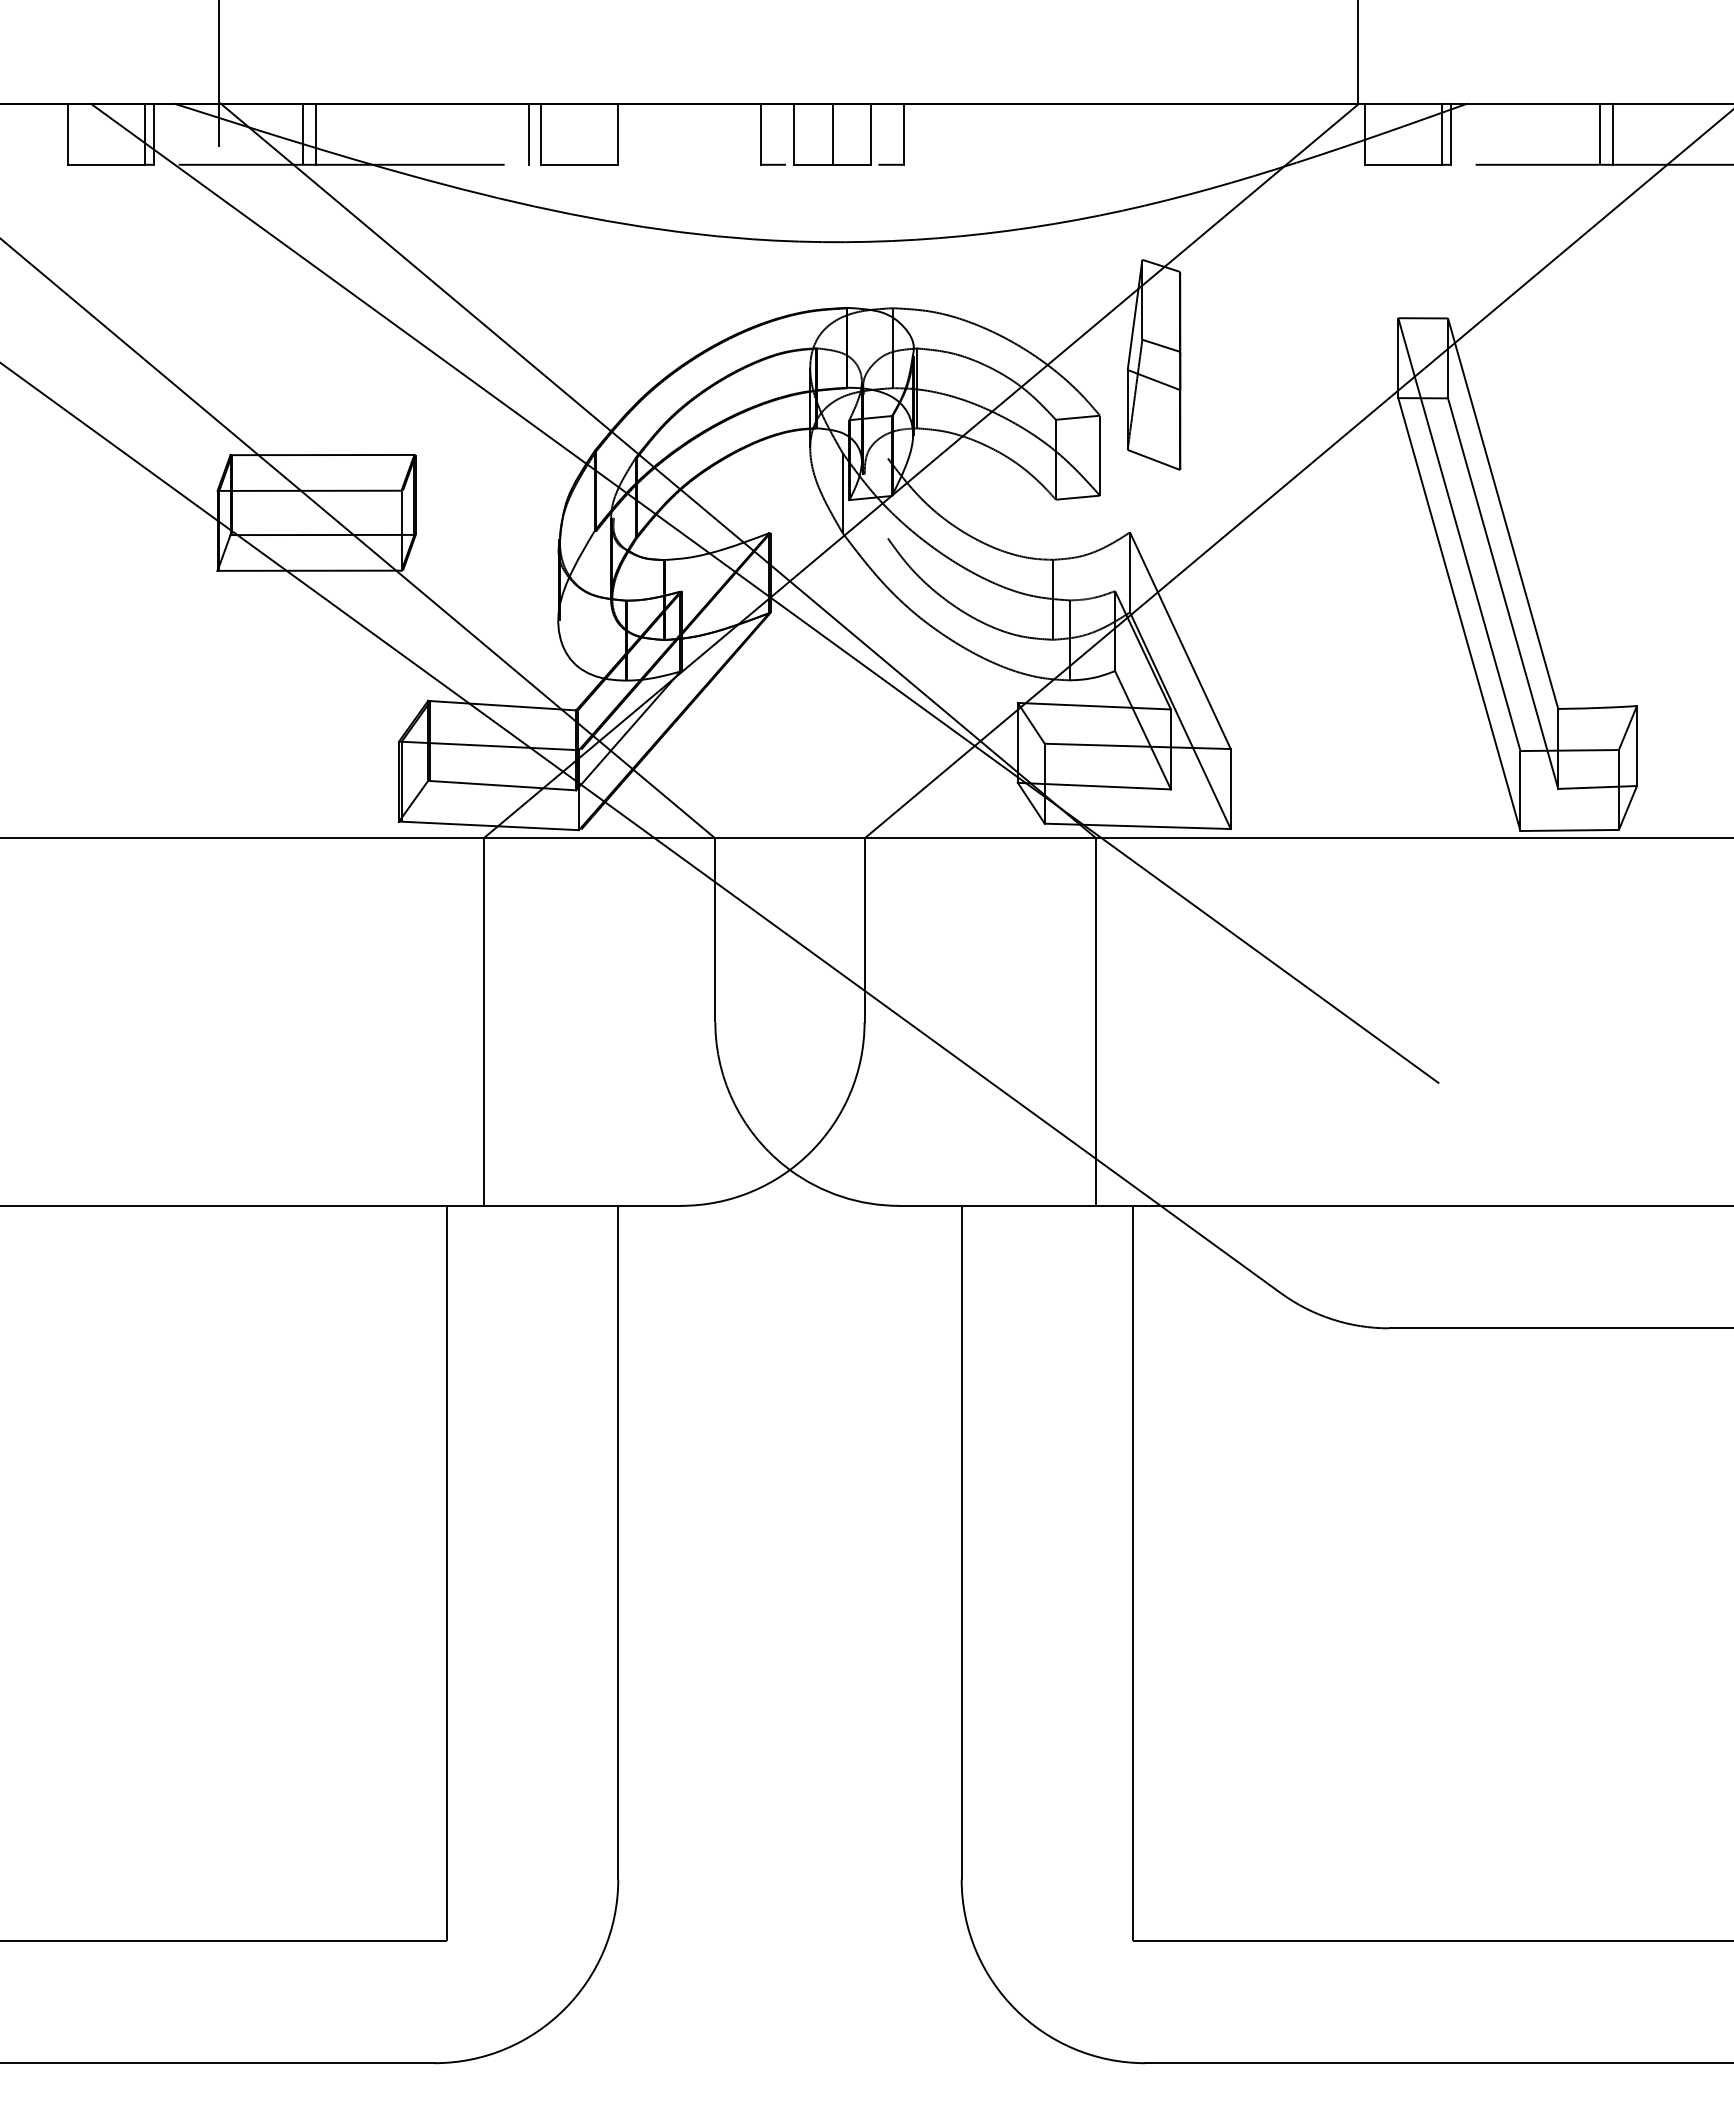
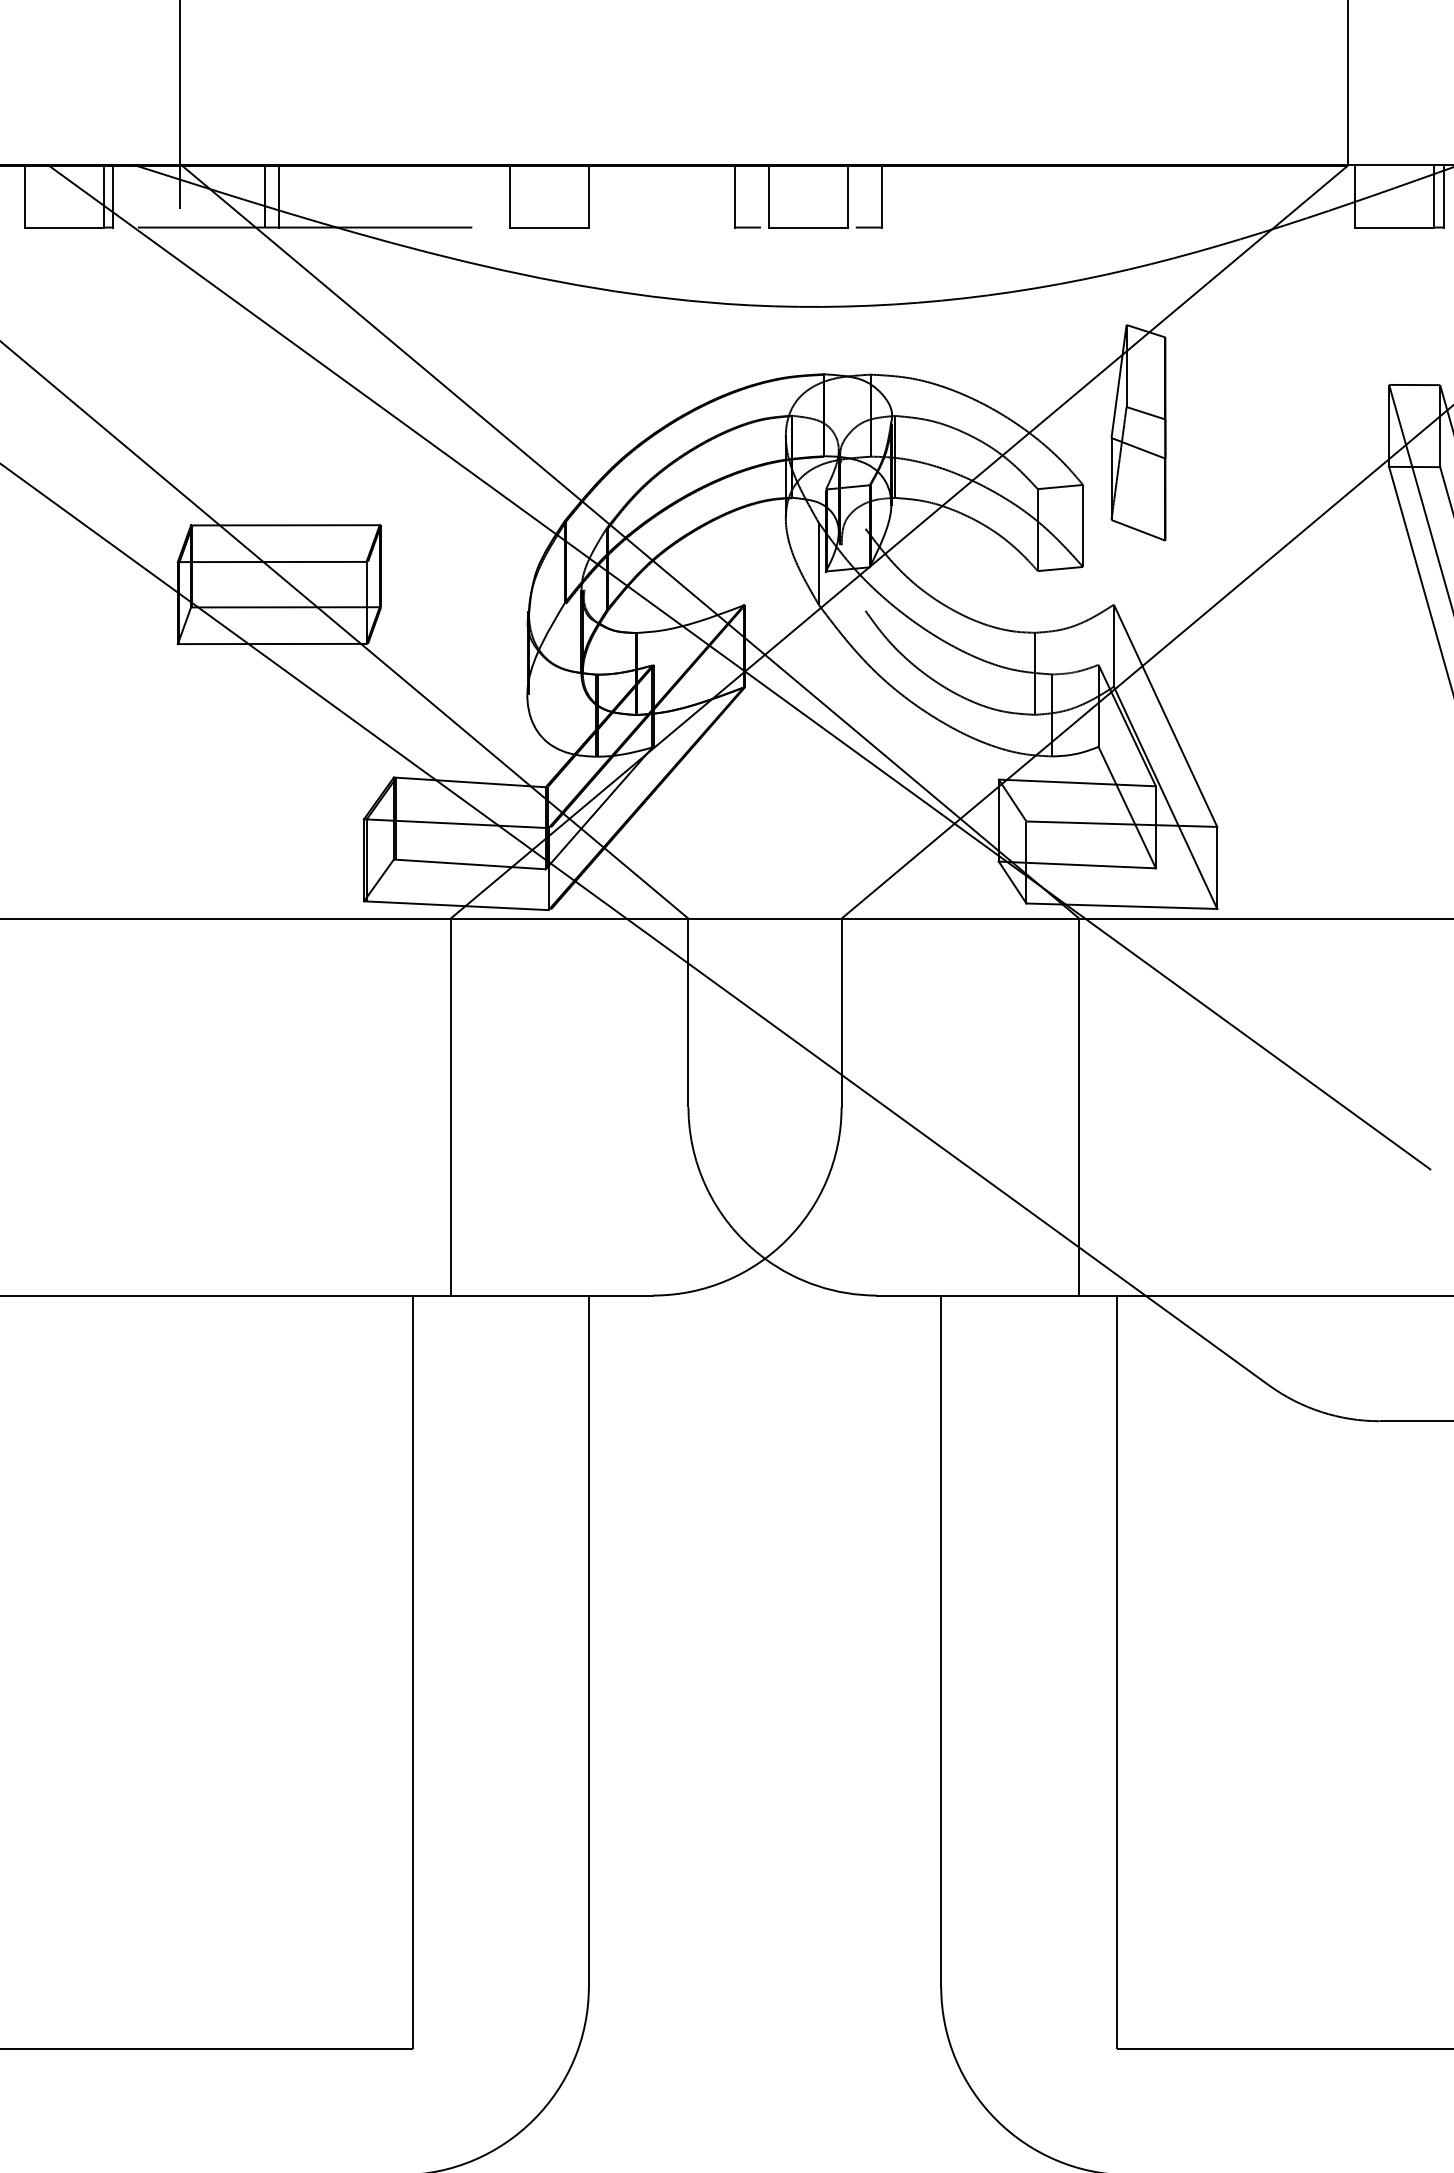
line: (529, 133) -> (497, 195), removed
line: (832, 133) -> (808, 195), removed

